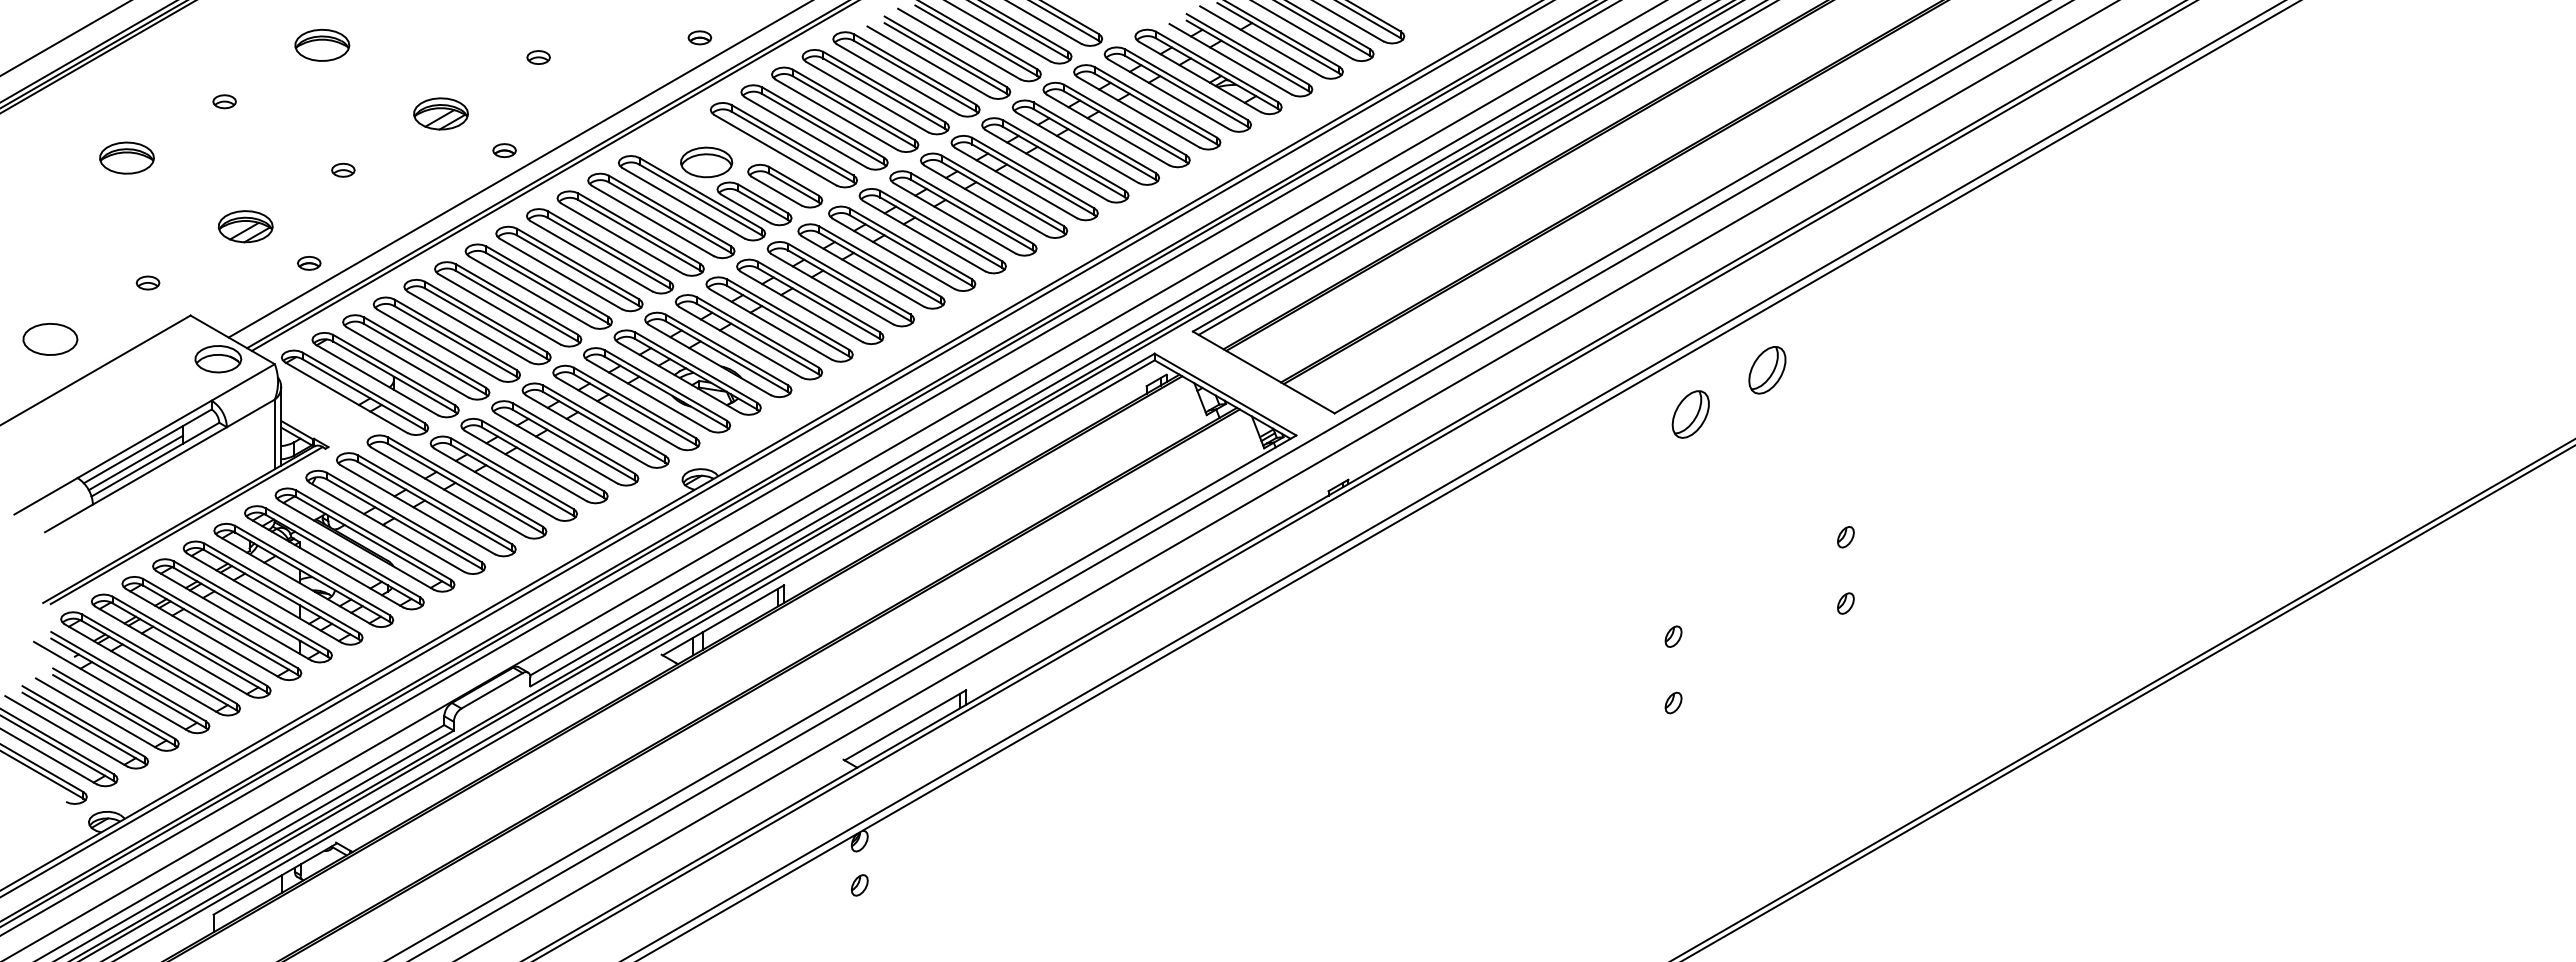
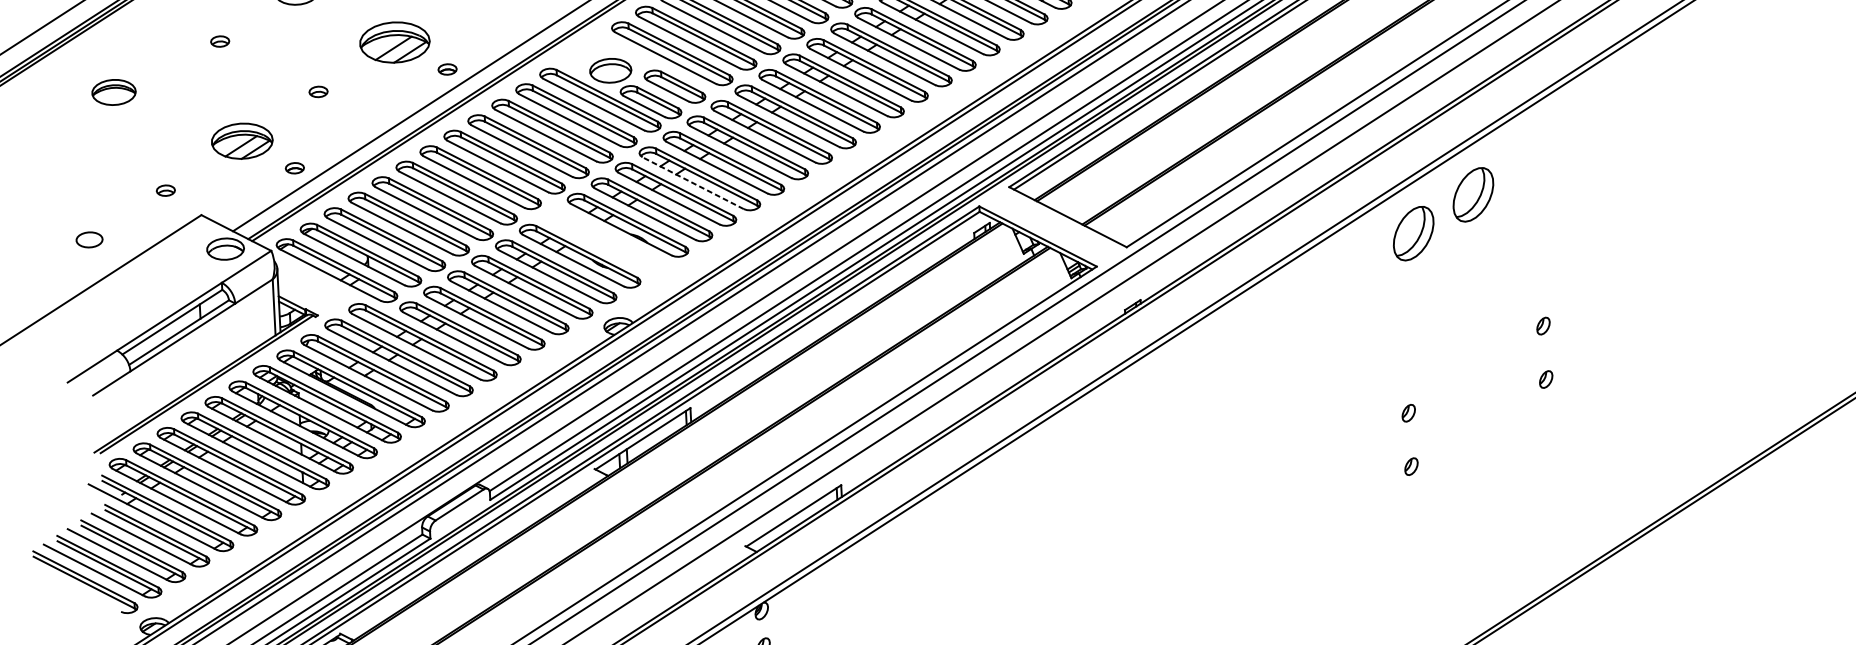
part: (440, 113) -> (394, 42), size x1.6
part: (126, 157) -> (113, 91), moved
part: (245, 226) -> (242, 141), size x1.4
line: (801, 306) -> (693, 182), solid -> dashed
part: (50, 338) -> (89, 239), size x0.6
part: (1767, 370) -> (1473, 195), size x1.4
part: (687, 372) -> (603, 240), removed
part: (1690, 414) -> (1413, 233), size x1.4
line: (135, 462) -> (163, 335), removed

